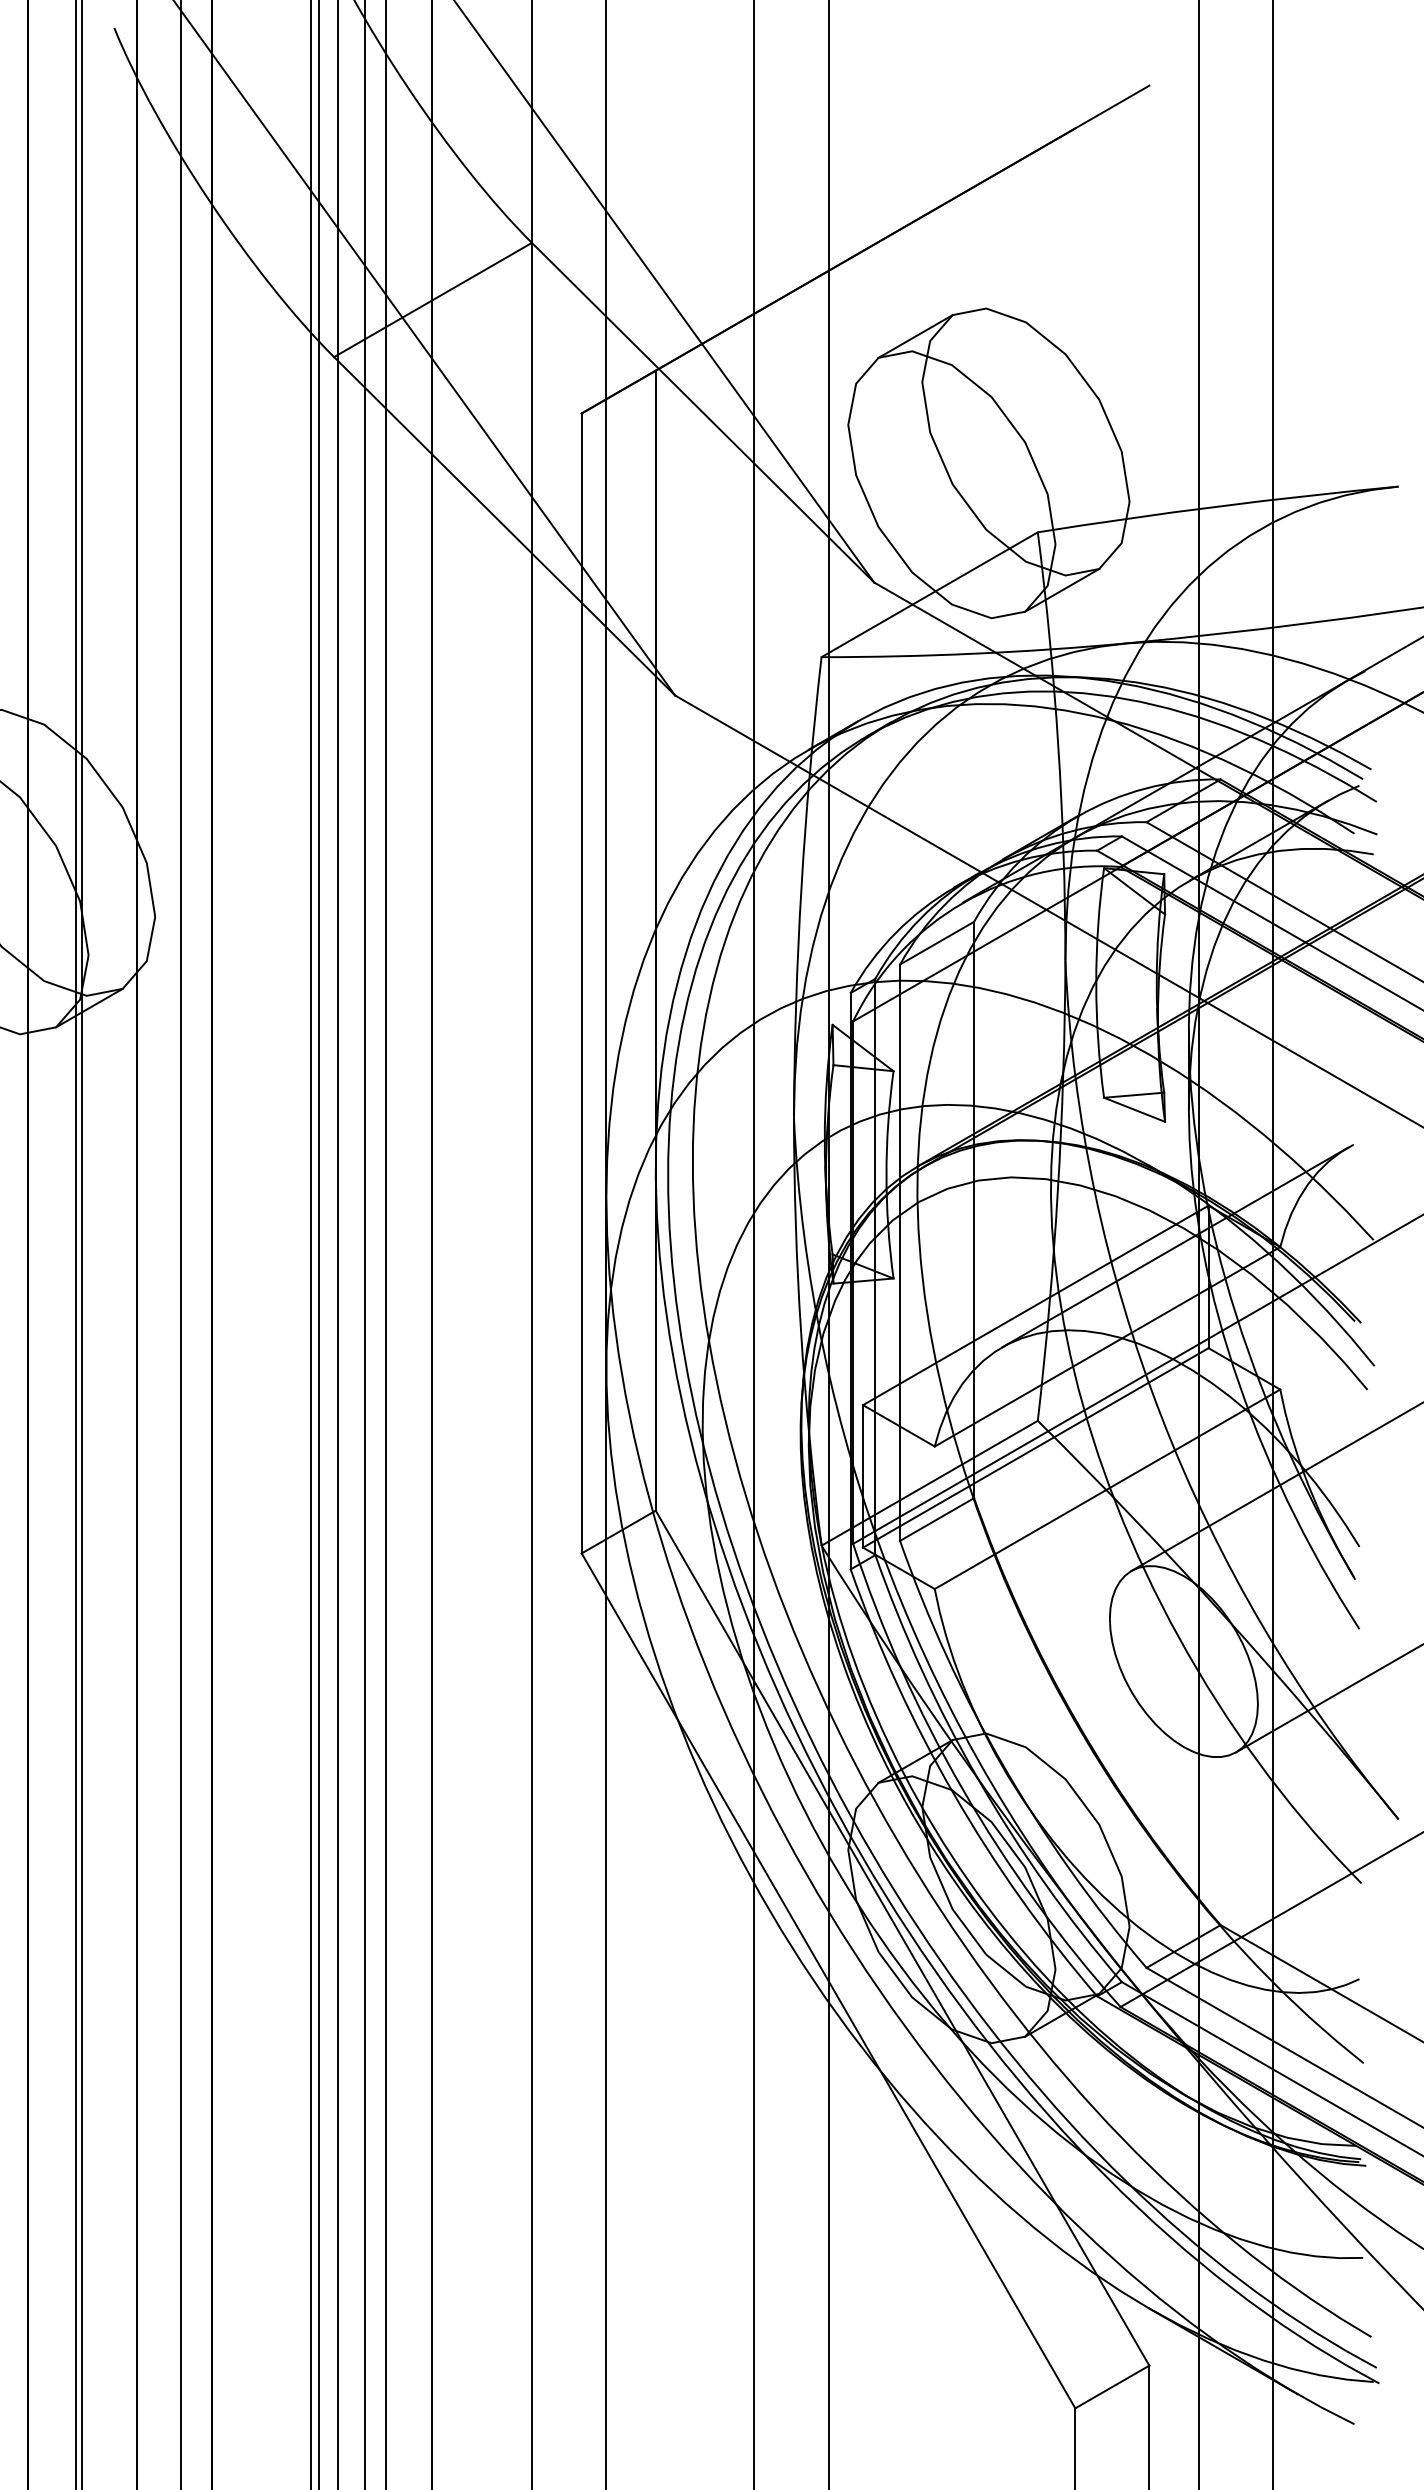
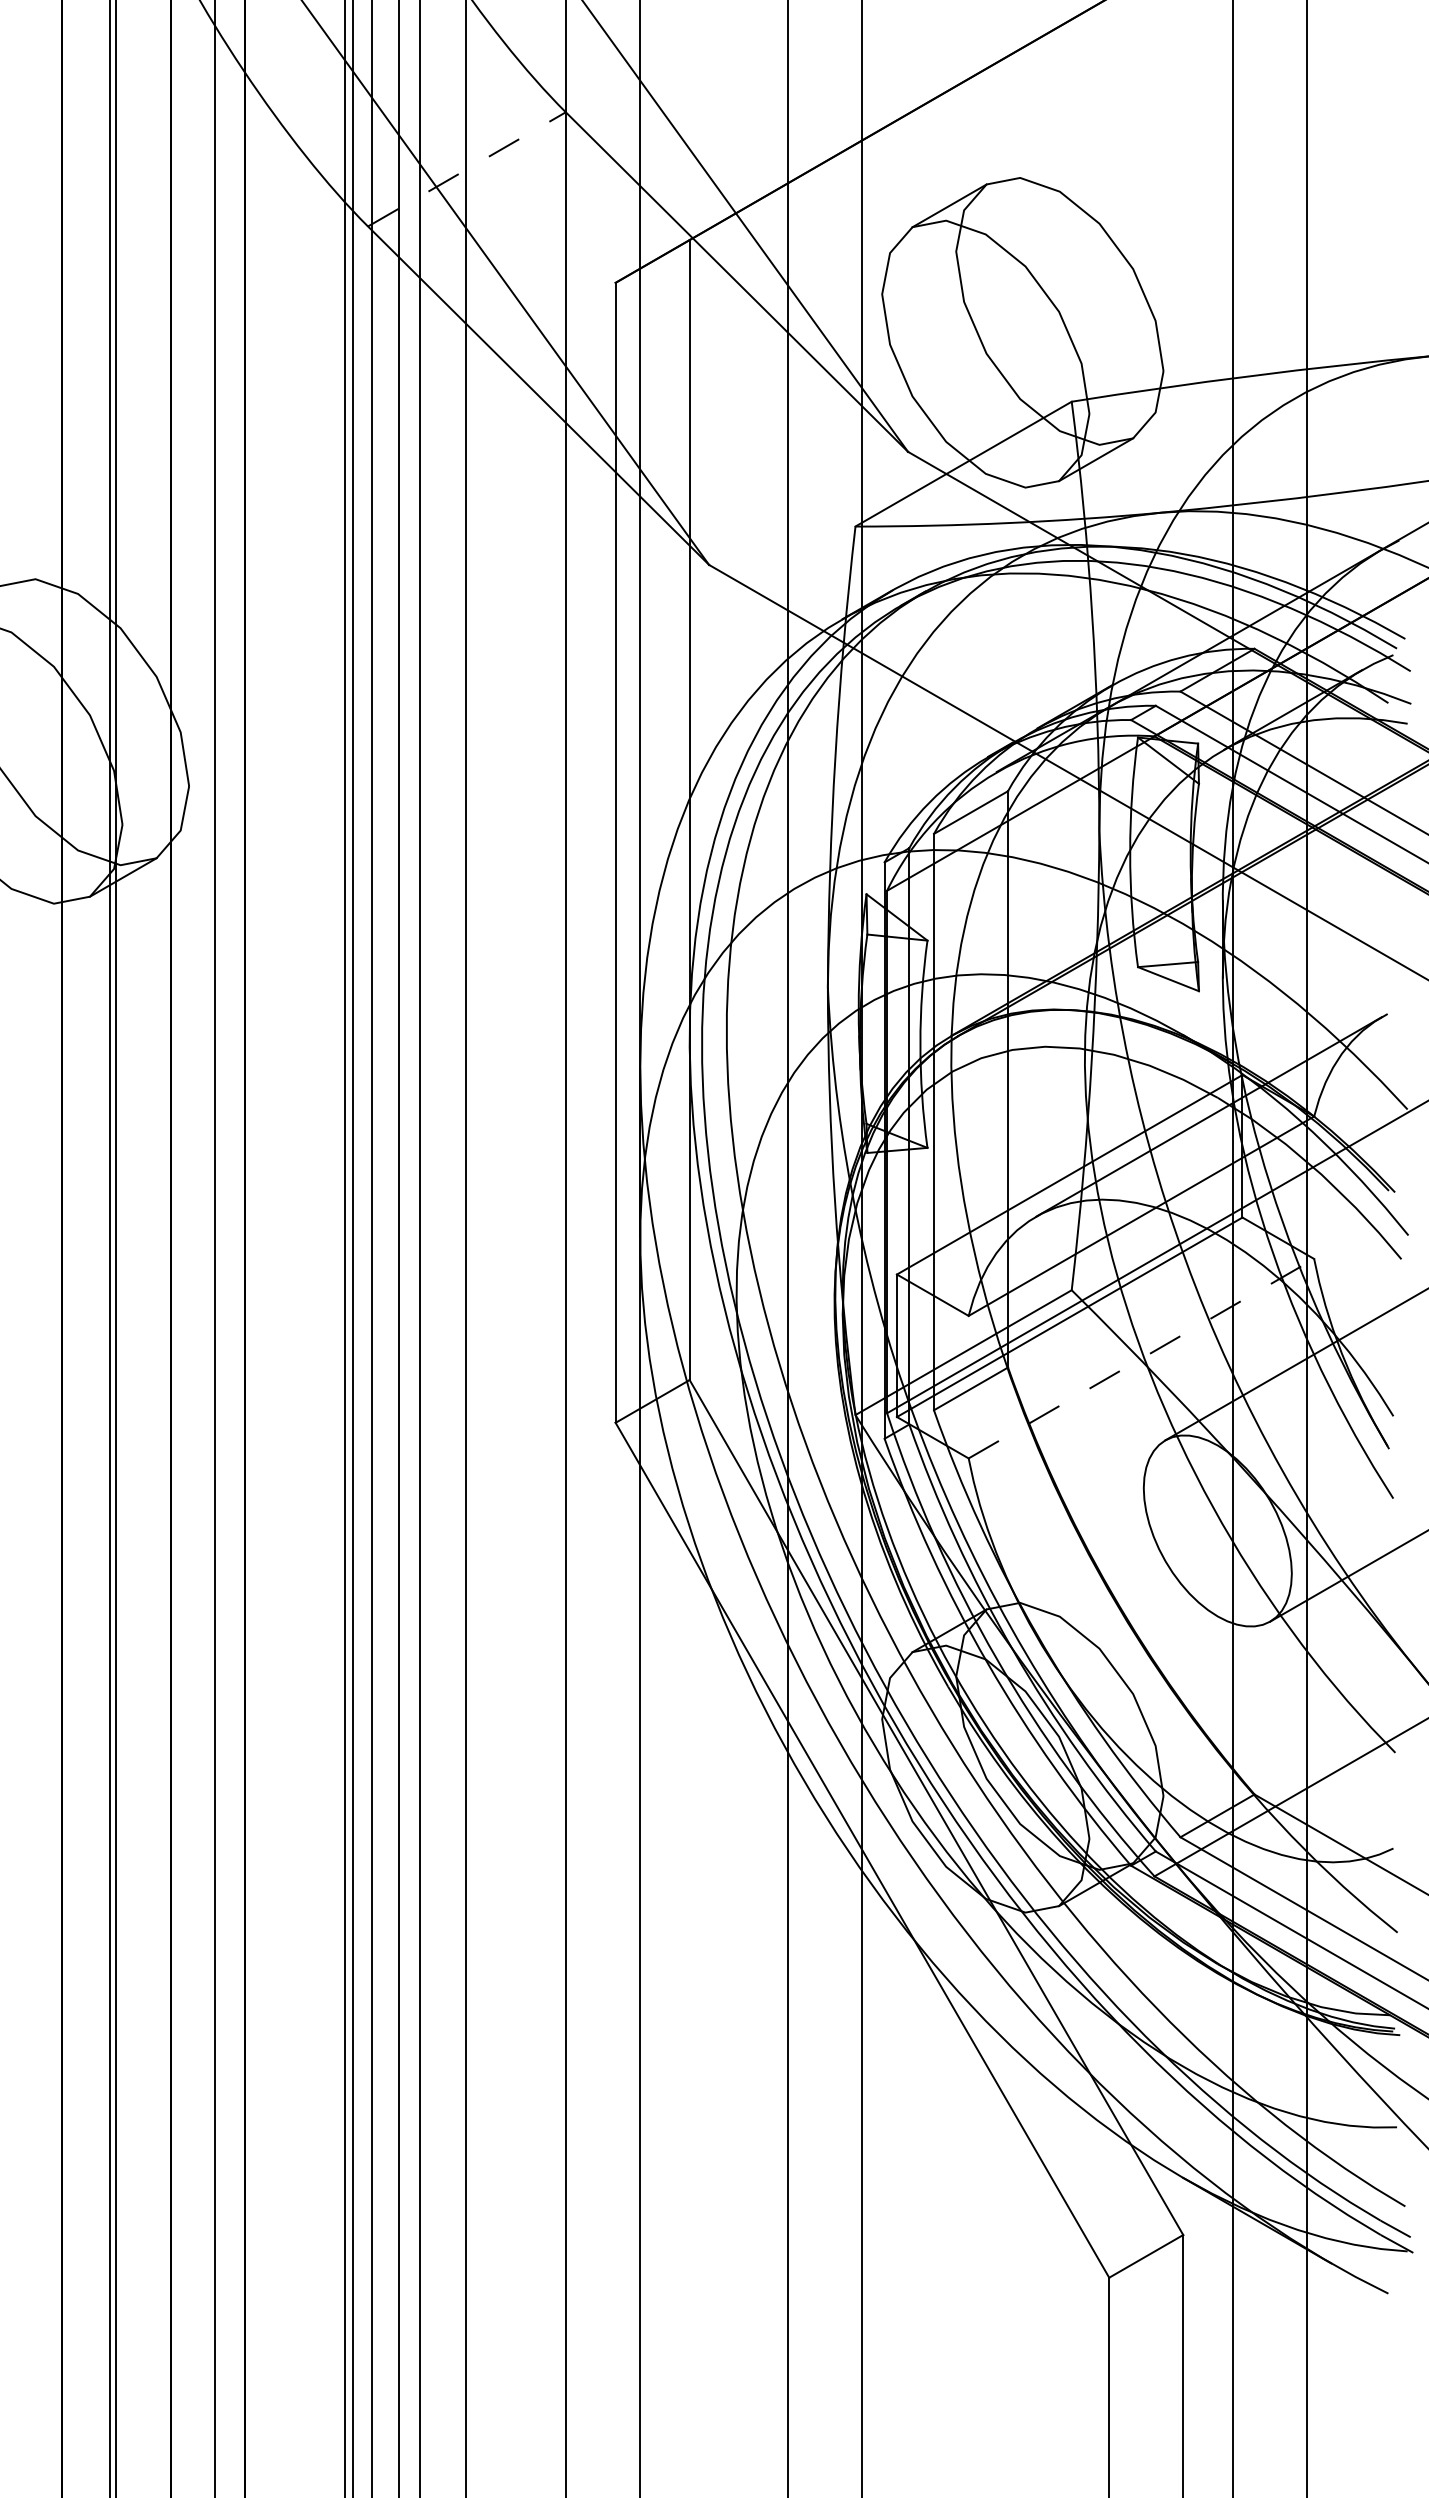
line: (433, 300) -> (467, 169), solid -> dashed
line: (1107, 1489) -> (1141, 1358), solid -> dashed

